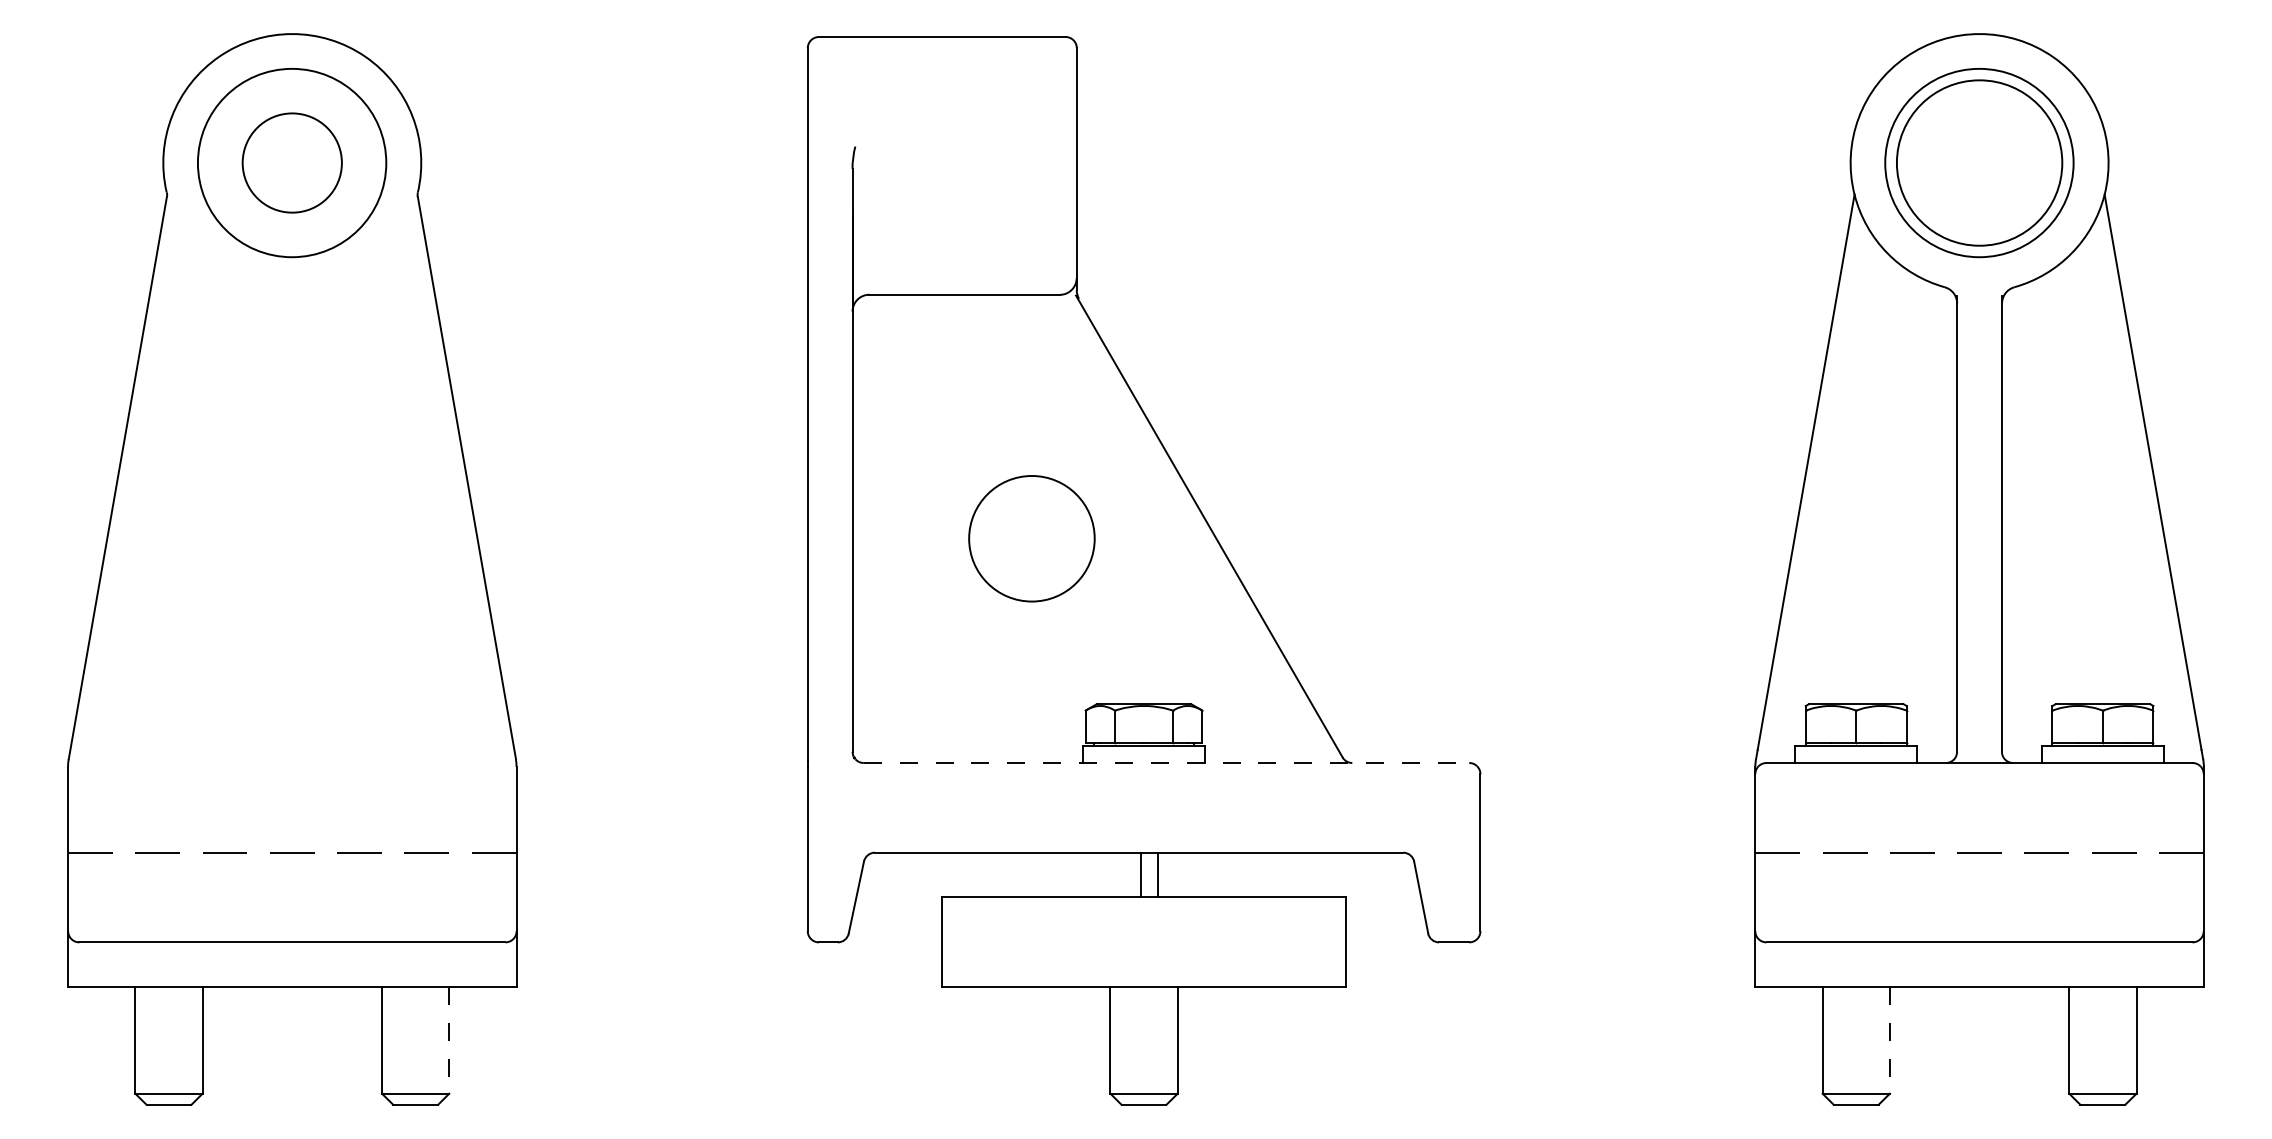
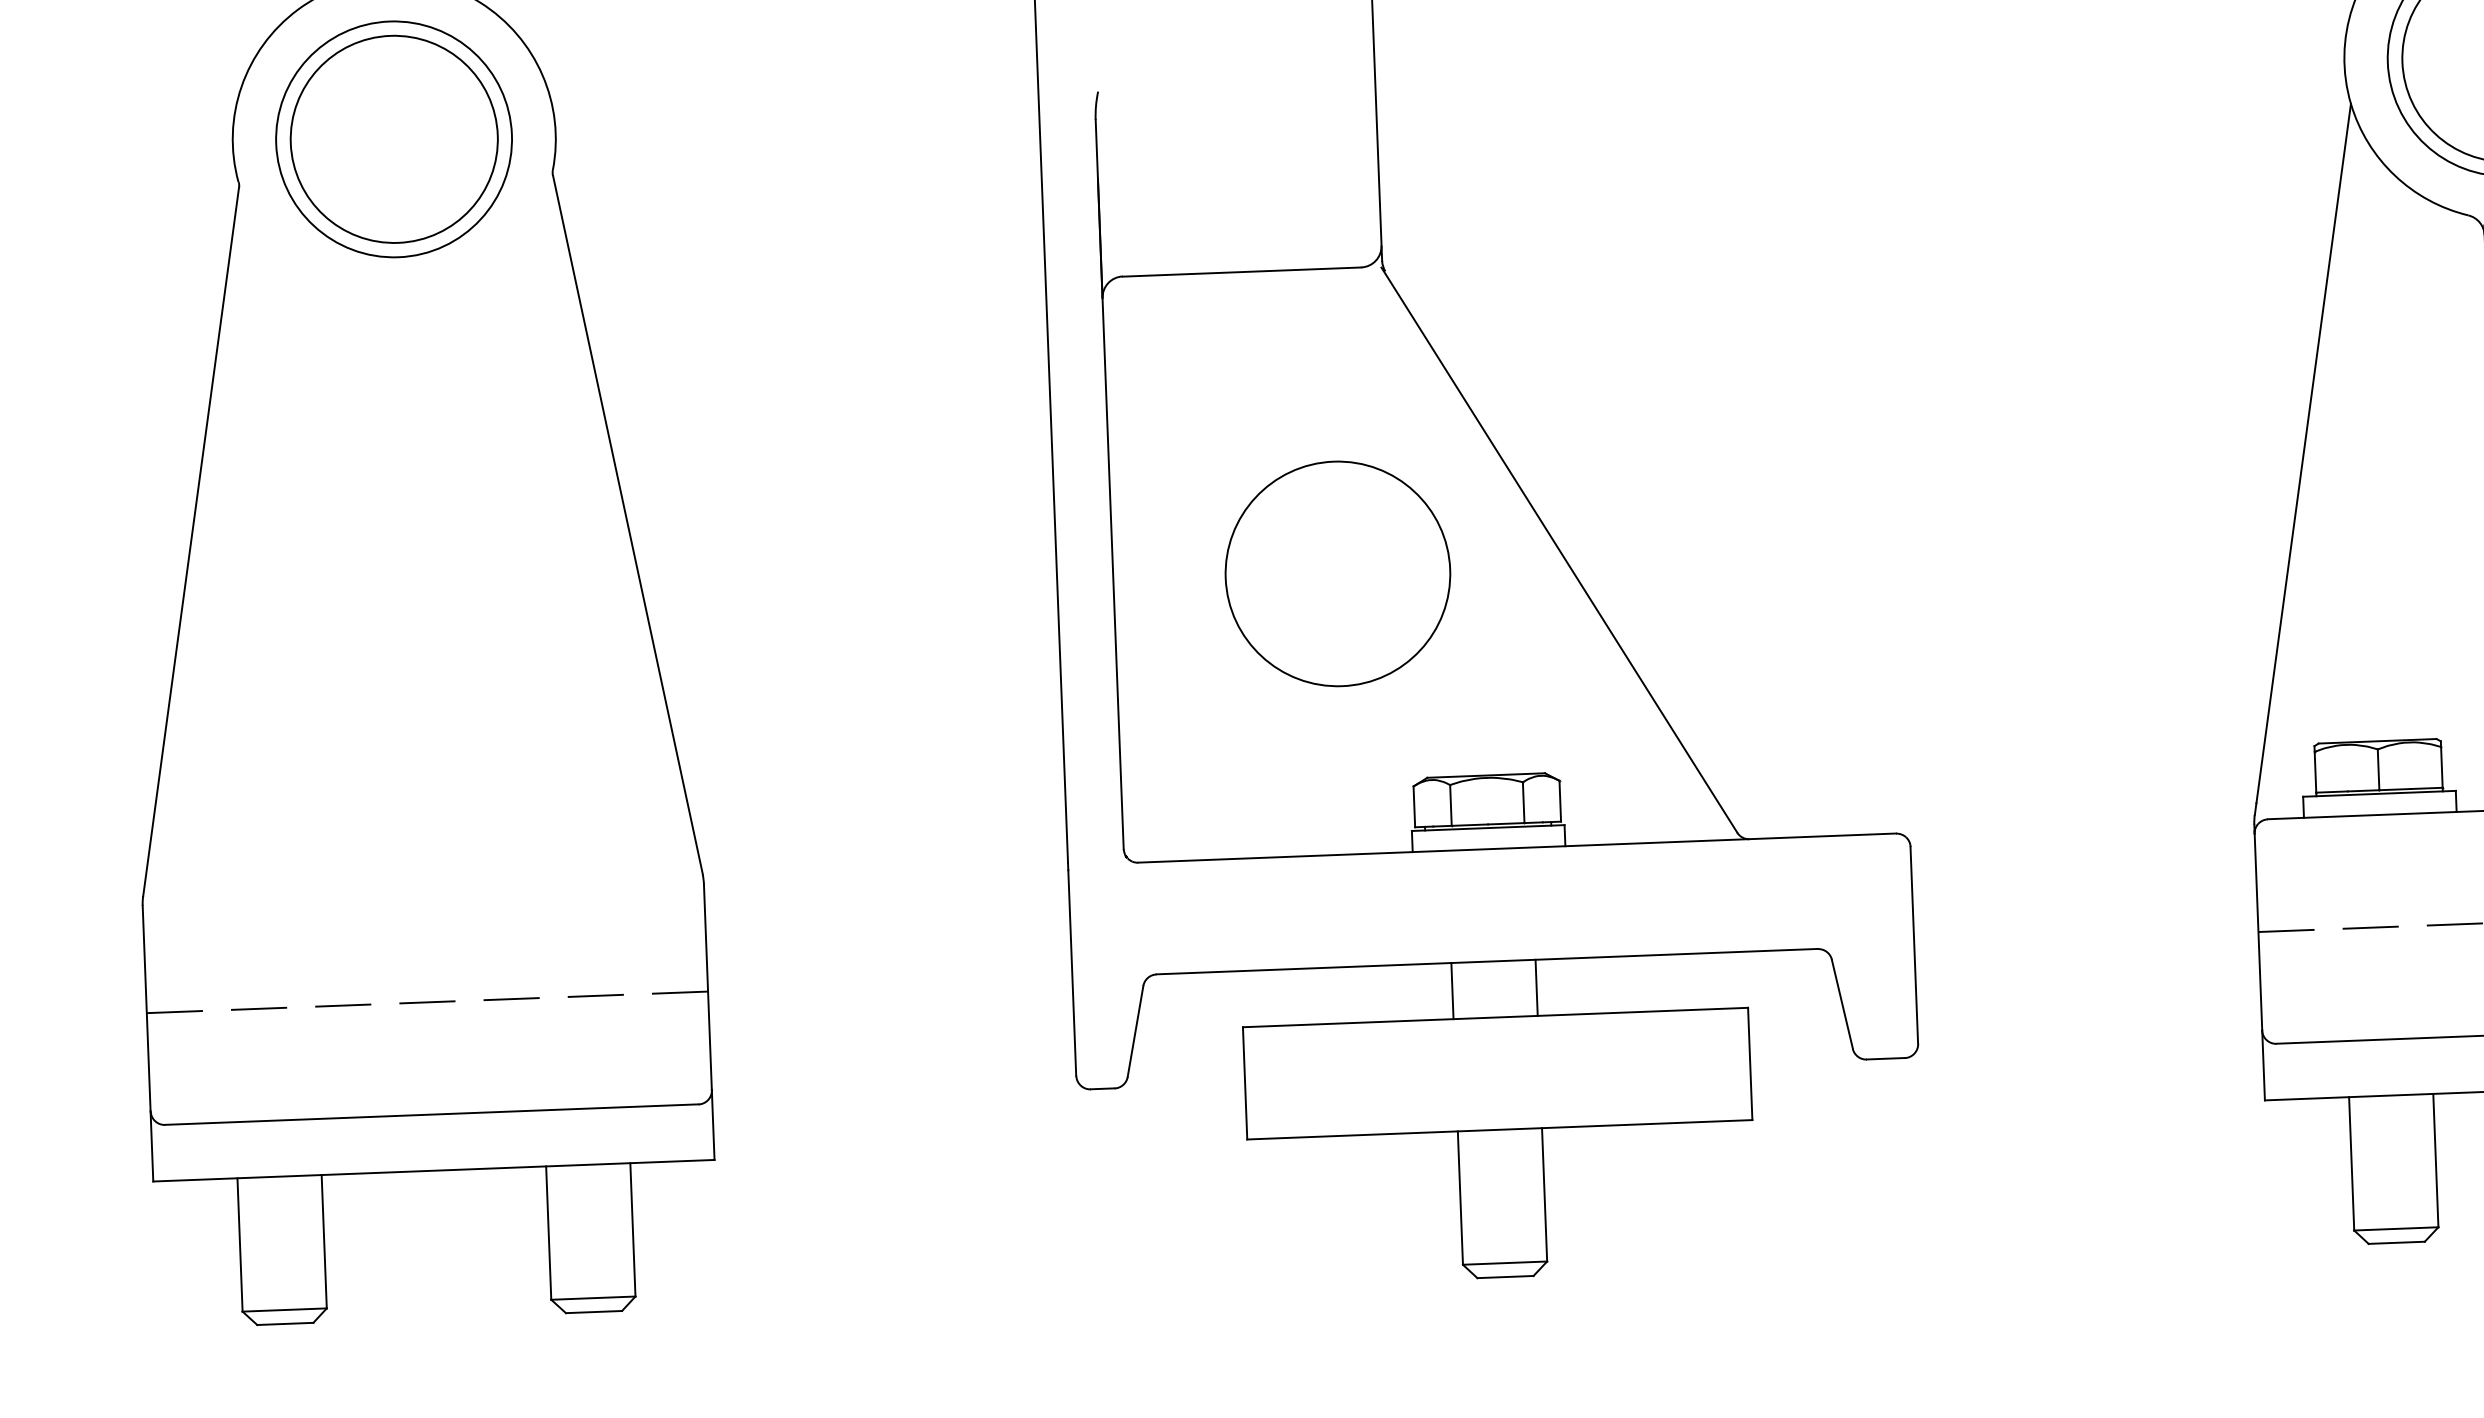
circle: (292, 162) -> (394, 138), size x1.67
circle: (1031, 538) -> (1337, 573), size x1.43
line: (1166, 762) -> (1517, 847), dashed -> solid
line: (1140, 874) -> (1536, 987), moved
line: (1158, 874) -> (1452, 990), moved
line: (449, 1040) -> (633, 1229), dashed -> solid
line: (1889, 1040) -> (2435, 1160), dashed -> solid

